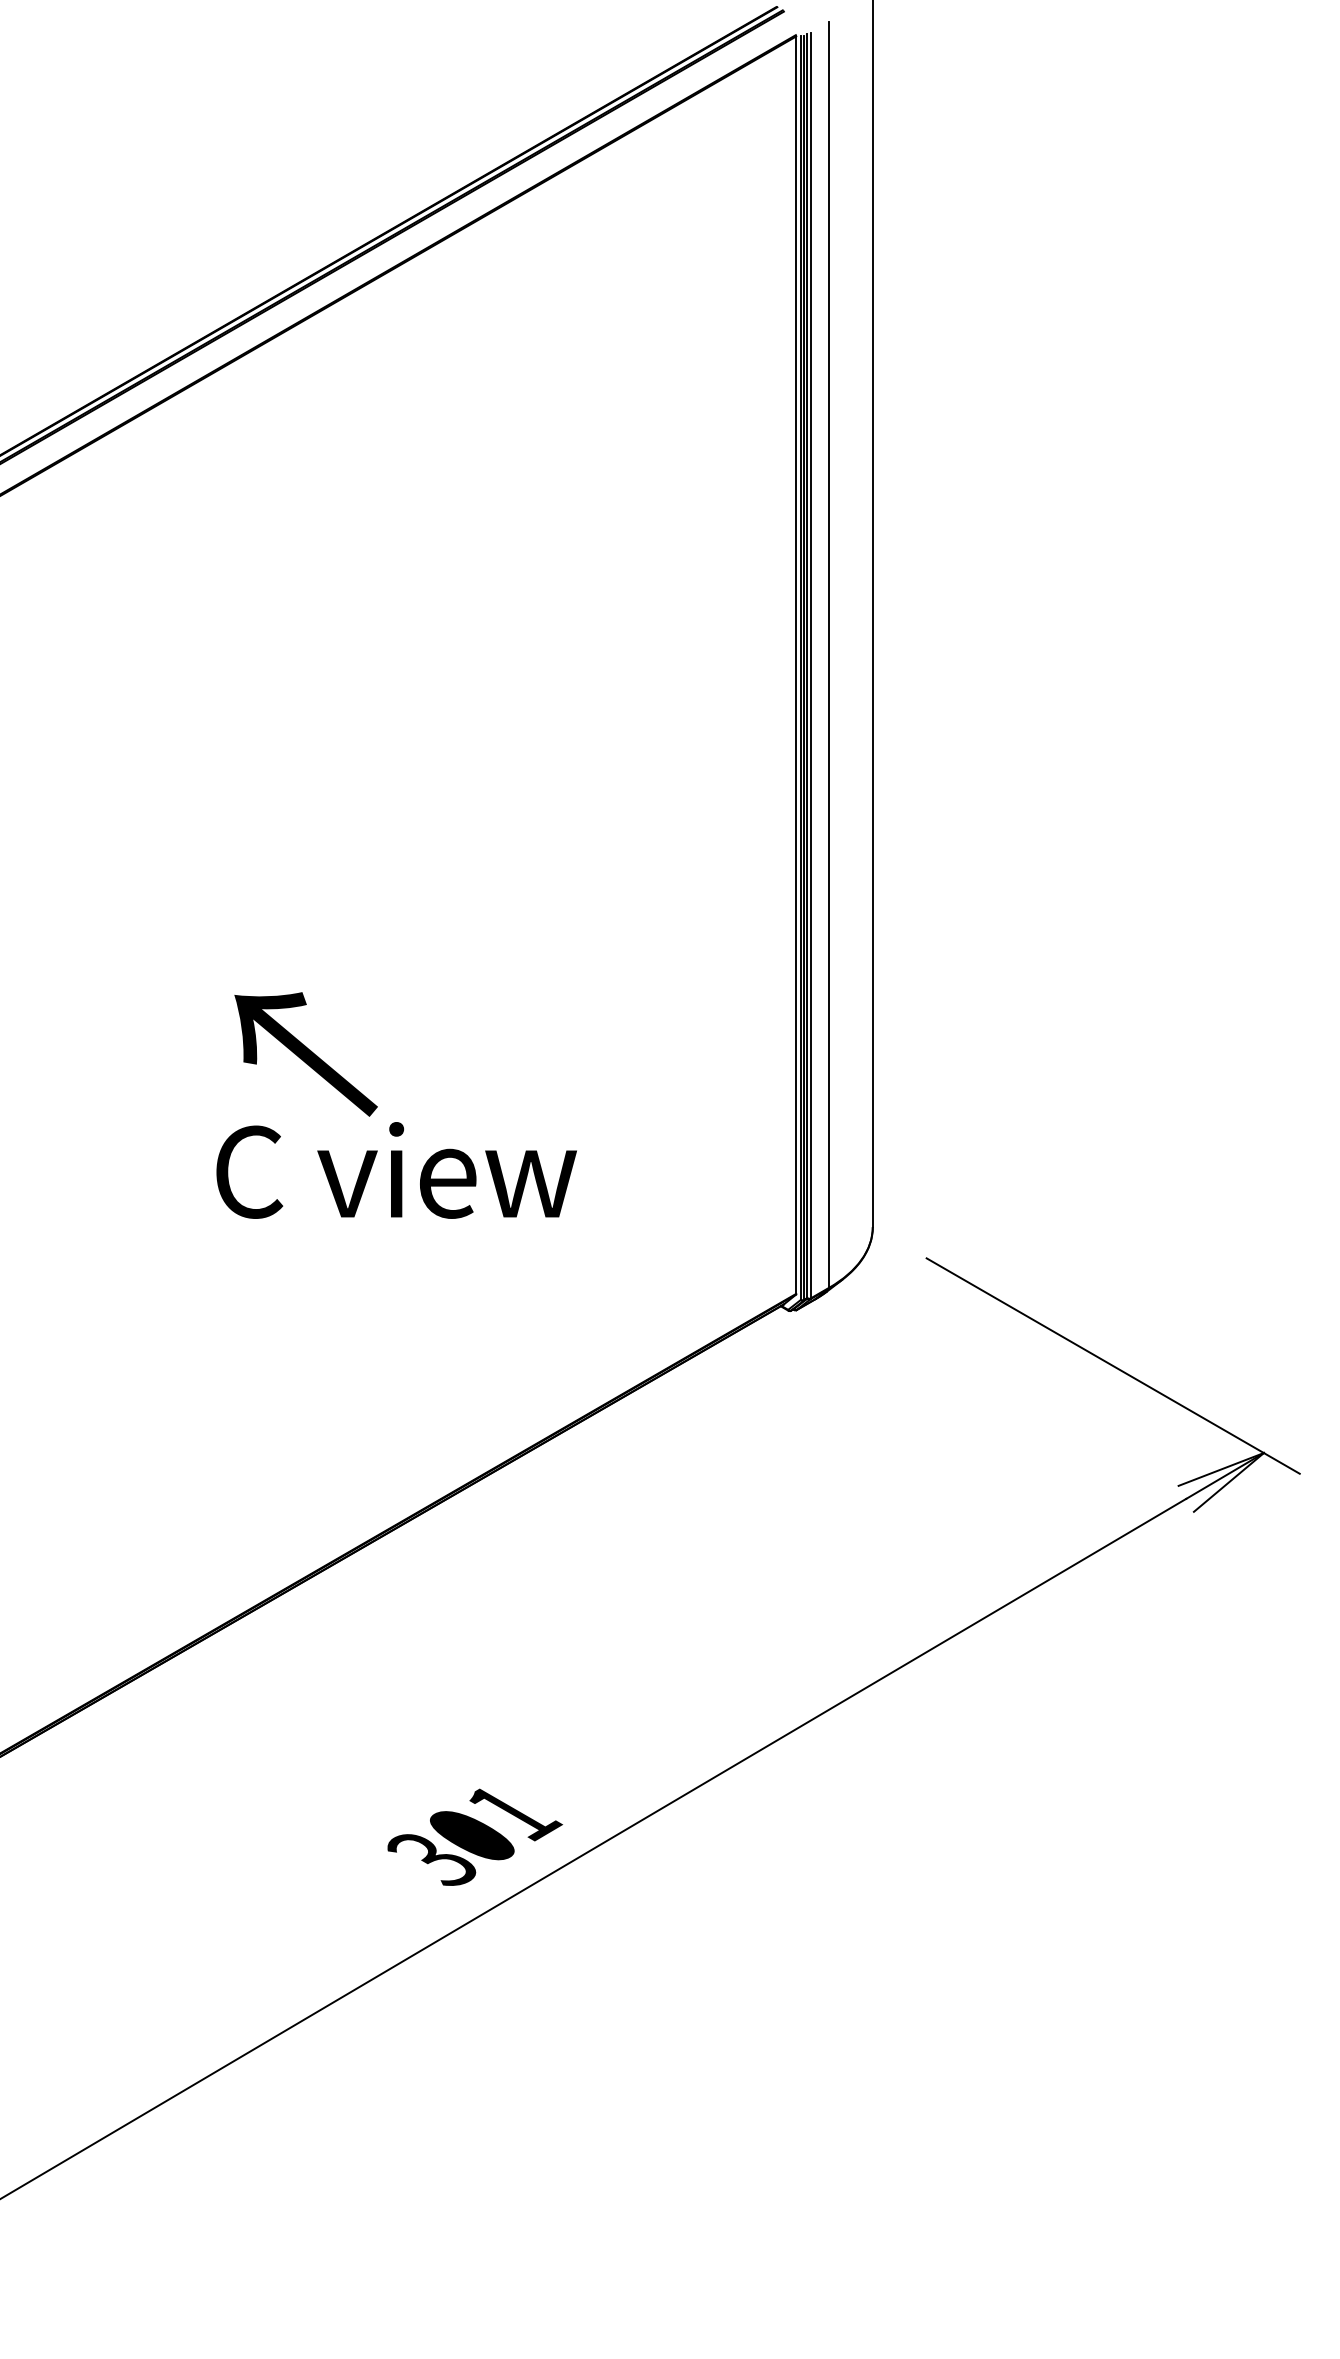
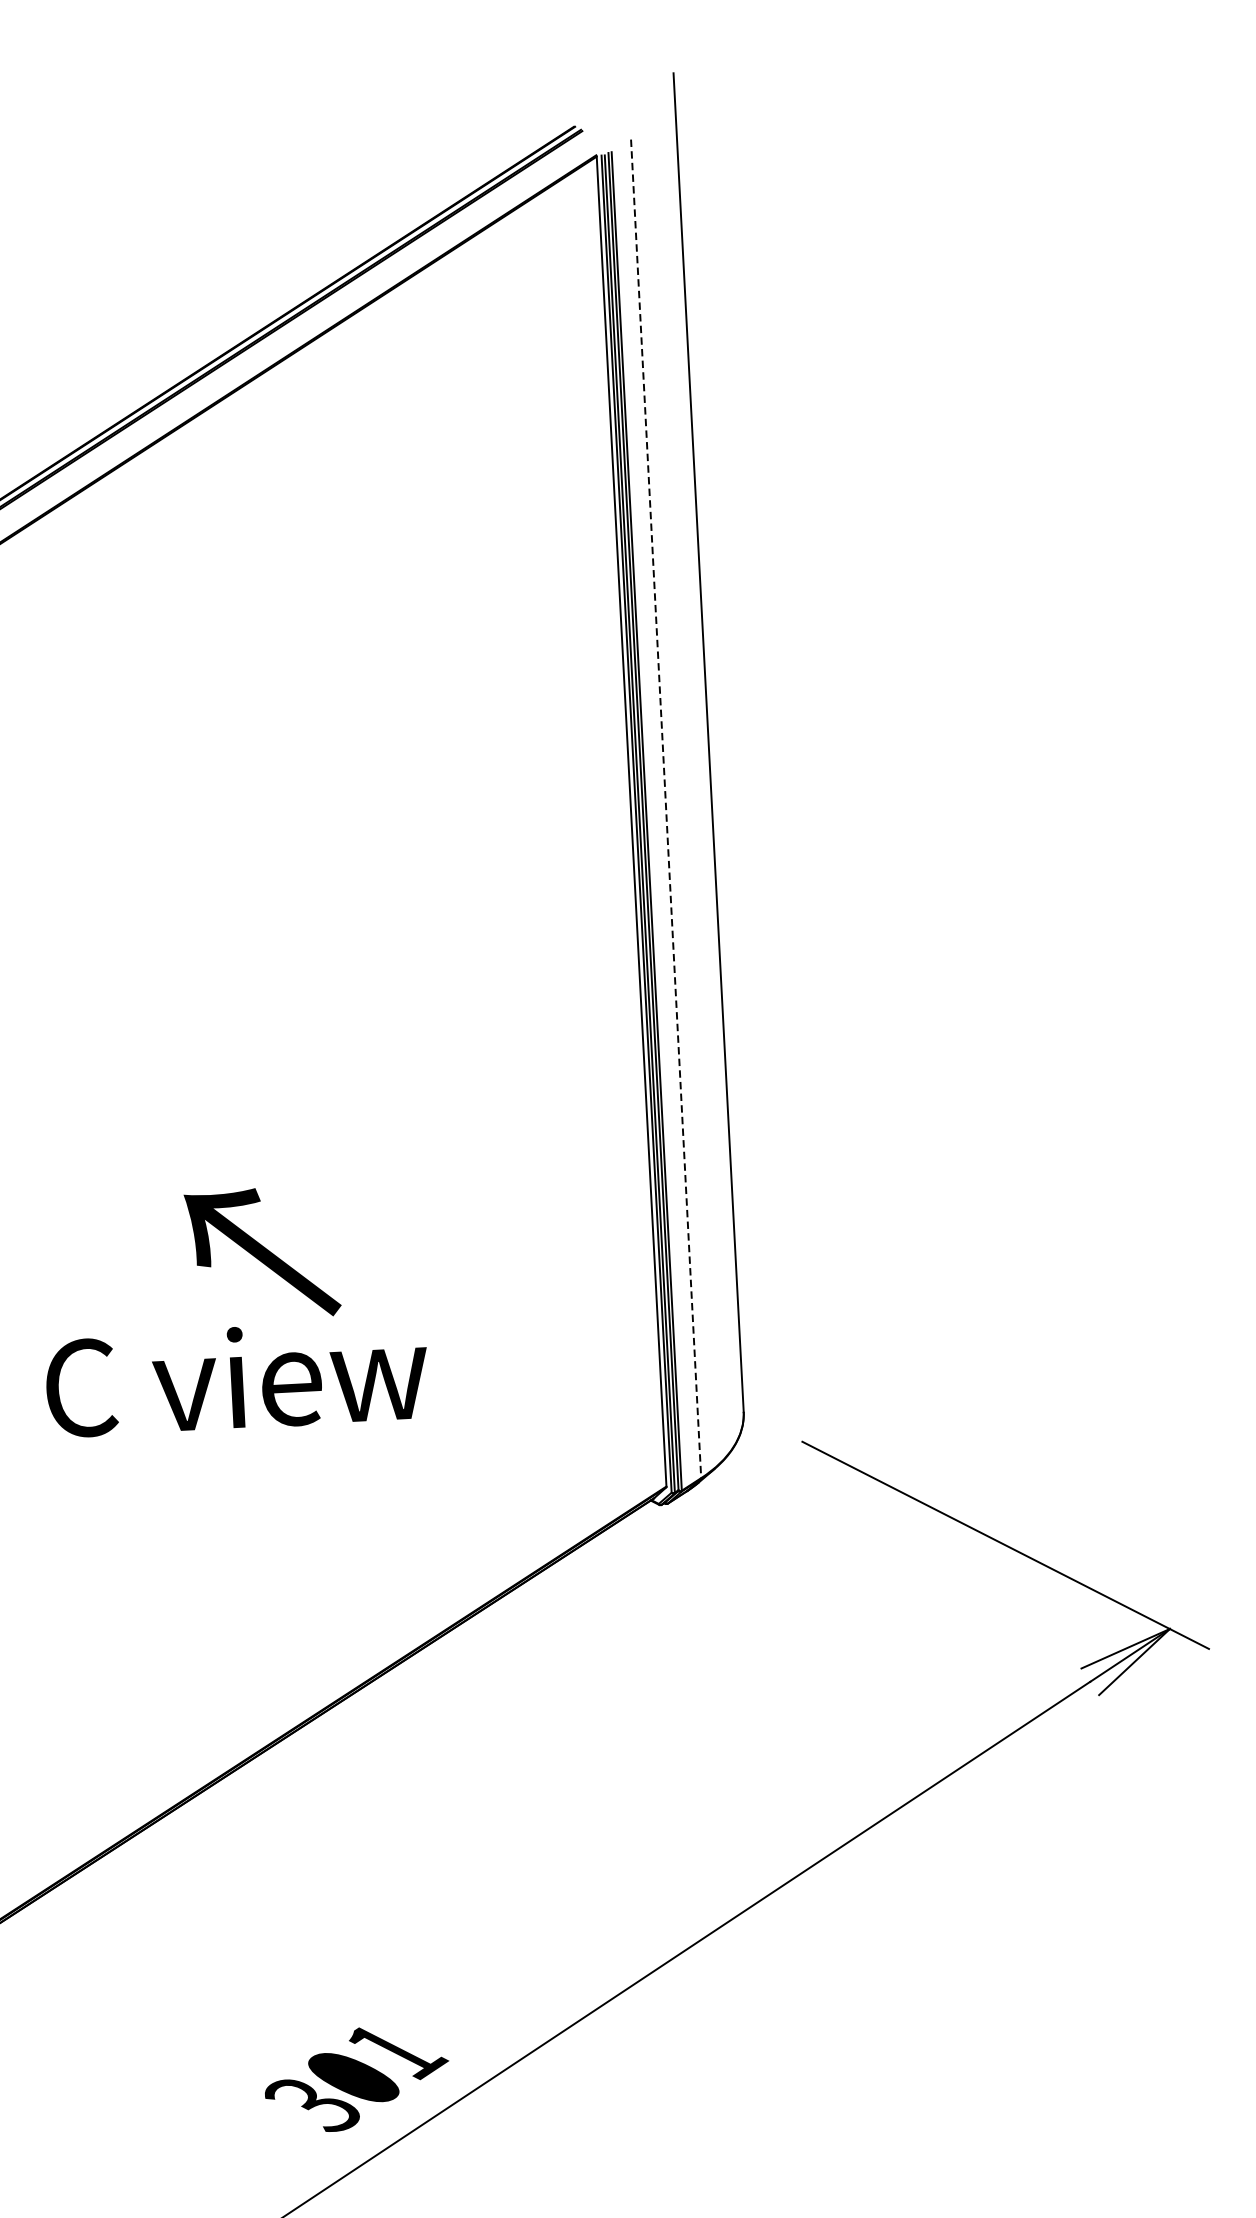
line: (829, 654) -> (666, 808), solid -> dashed
text: (305, 1054) -> (262, 1253), moved

